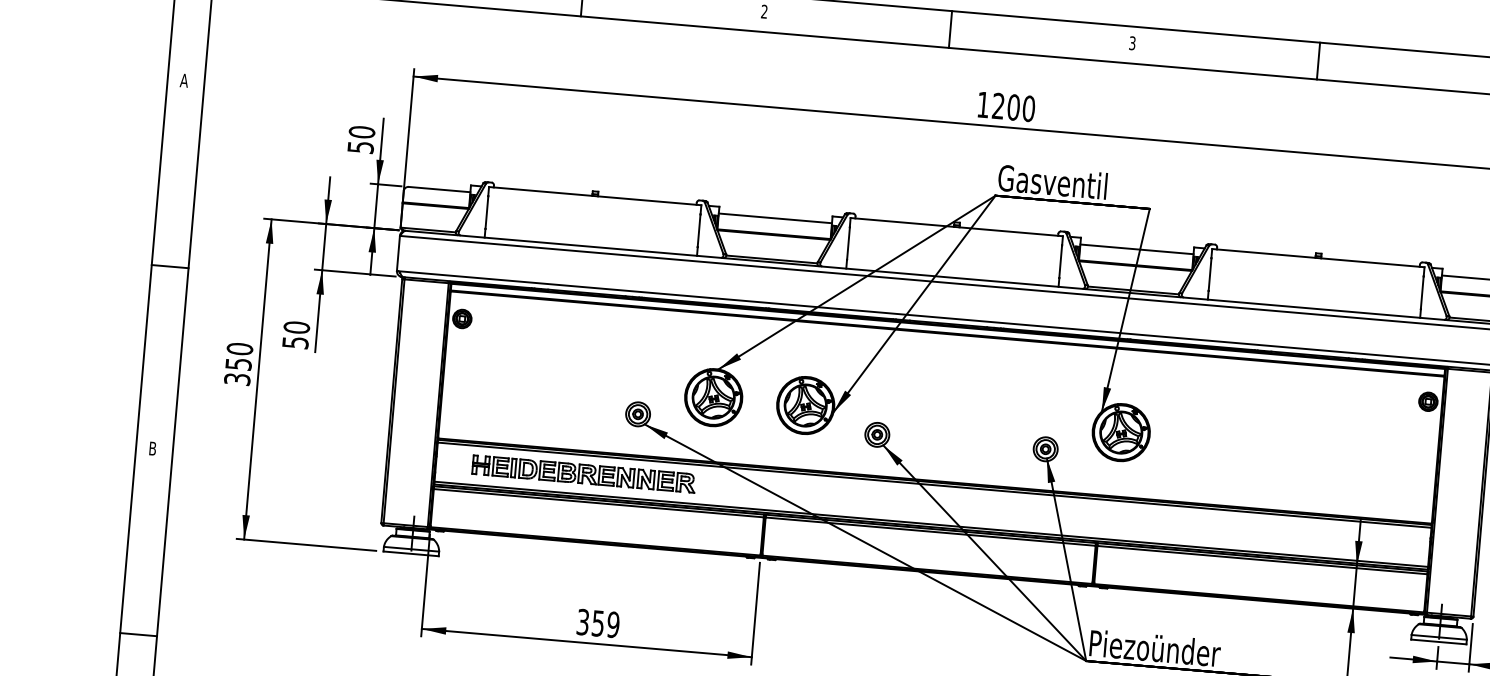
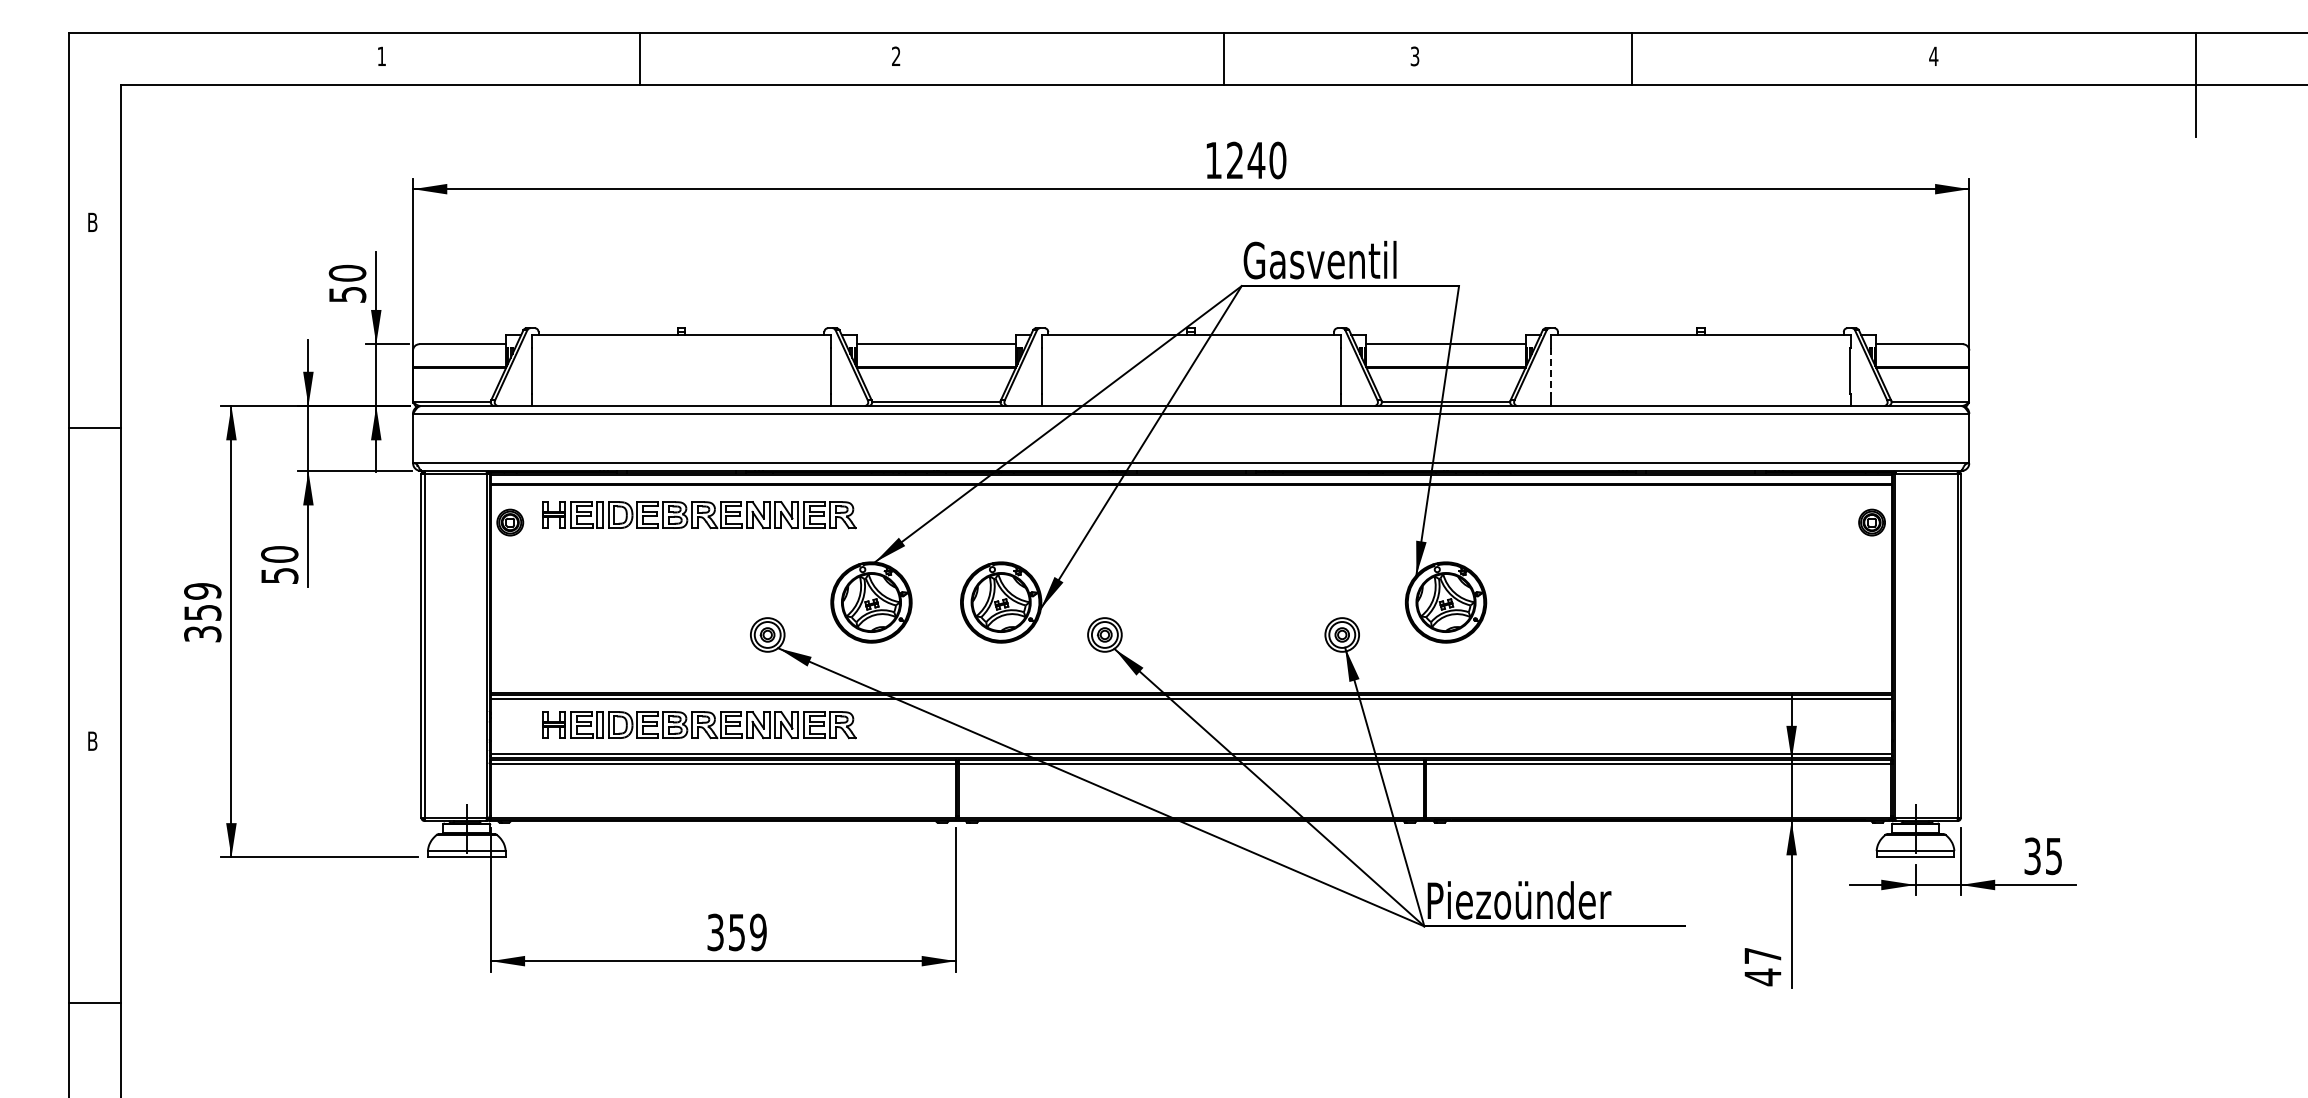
line: (950, 29) -> (1223, 58), moved
line: (1318, 60) -> (1632, 58), moved
text: (184, 79) -> (92, 221), A -> B
text: (1013, 107) -> (1256, 160), 1200 -> 1240
line: (170, 266) -> (95, 428), moved
line: (1210, 275) -> (1551, 371), solid -> dashed
part: (596, 325) -> (699, 515), added
text: (239, 349) -> (202, 591), 350 -> 359

